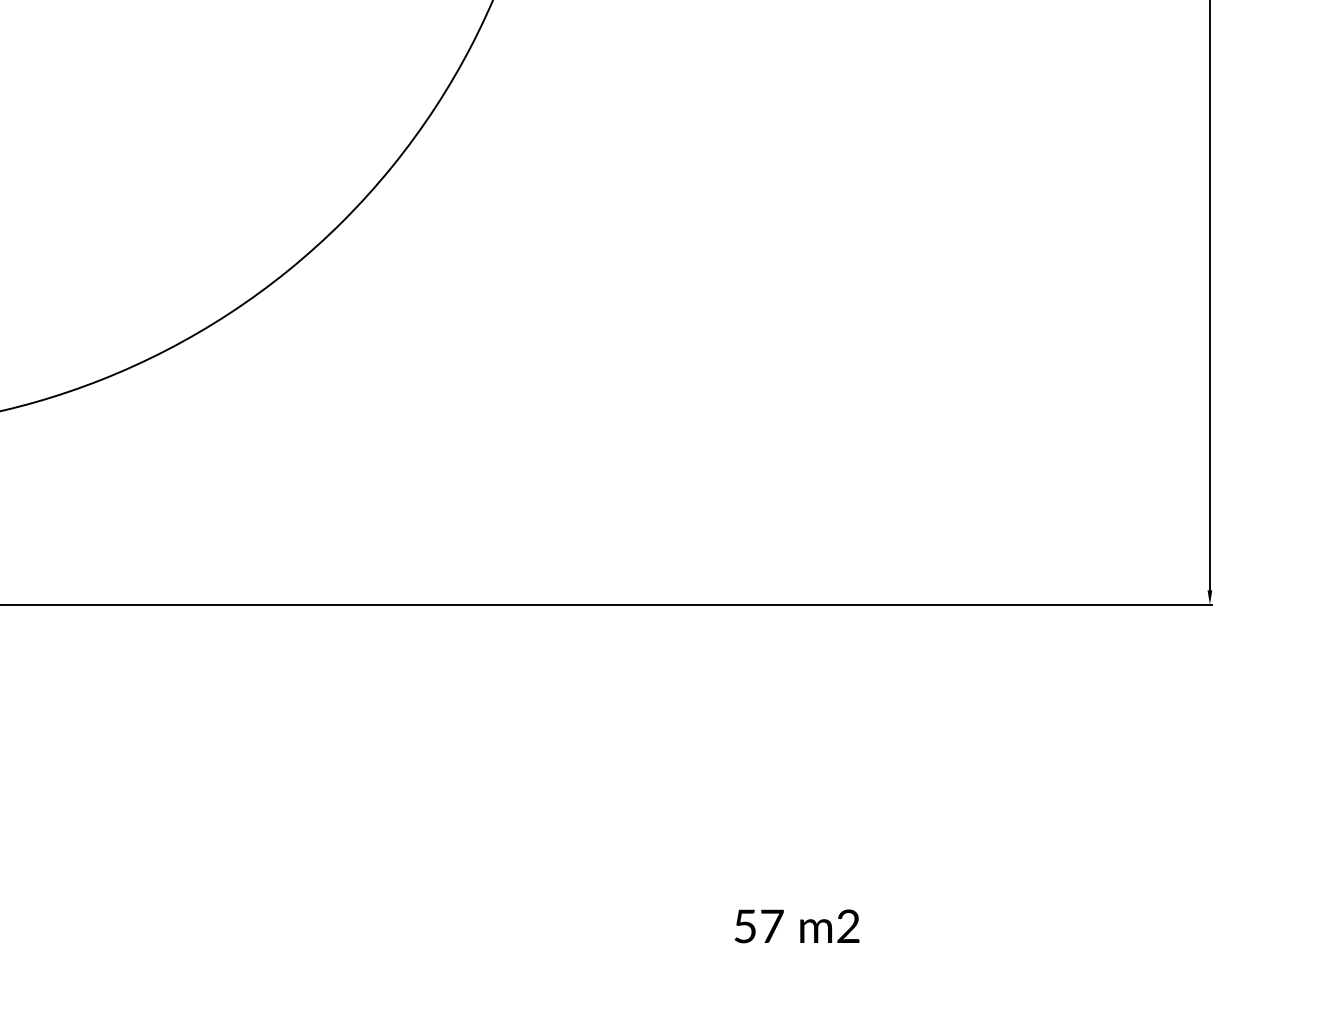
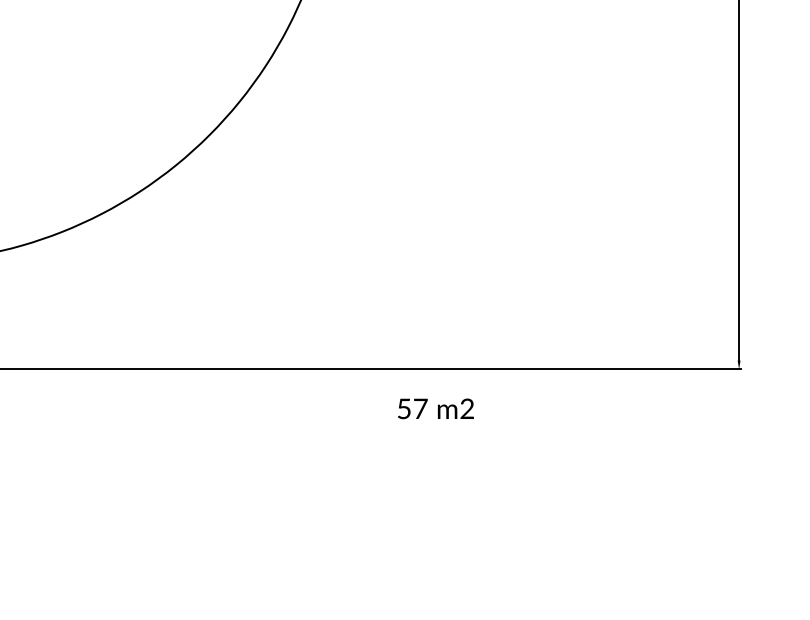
text: (796, 925) -> (435, 408), moved

